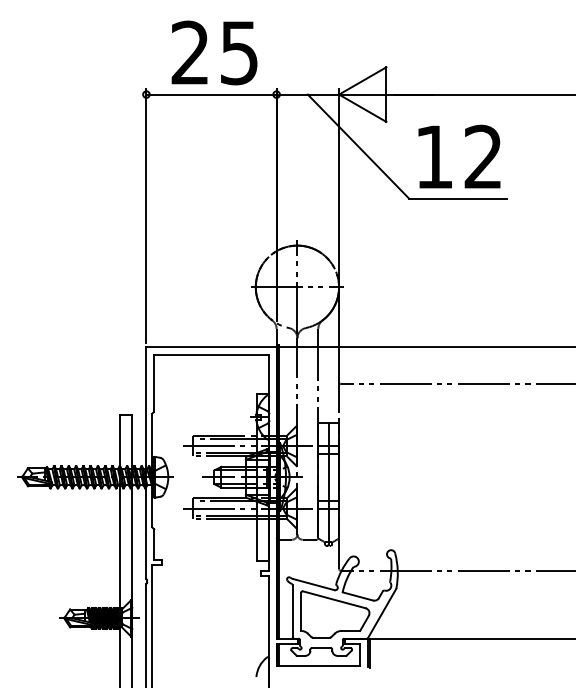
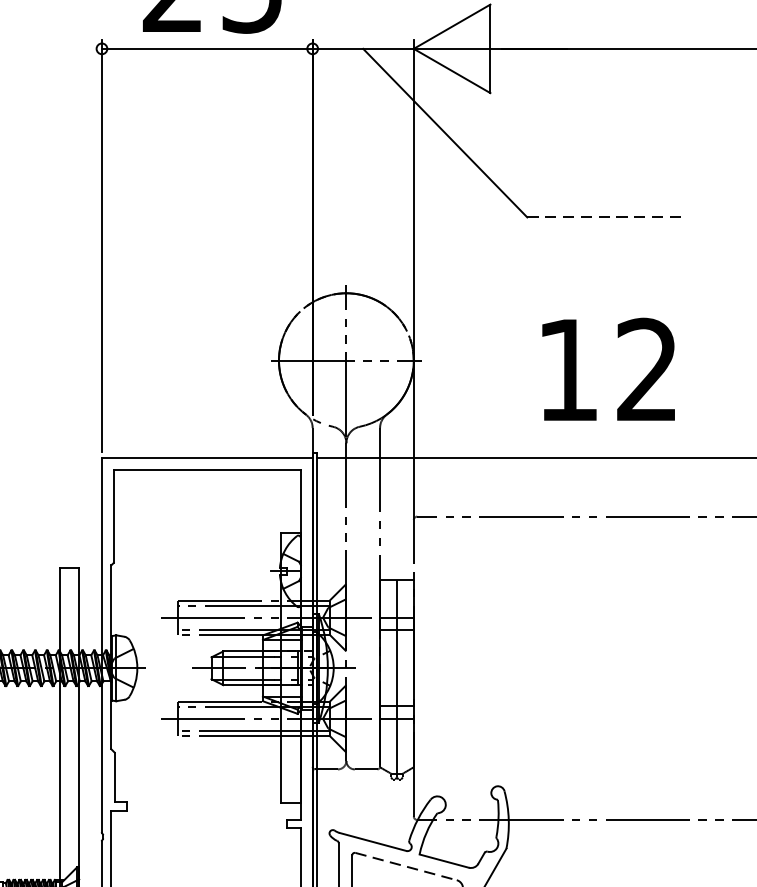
text: (459, 156) -> (608, 369), moved
line: (457, 198) -> (605, 217), solid -> dashed
line: (334, 599) -> (406, 866), solid -> dashed

